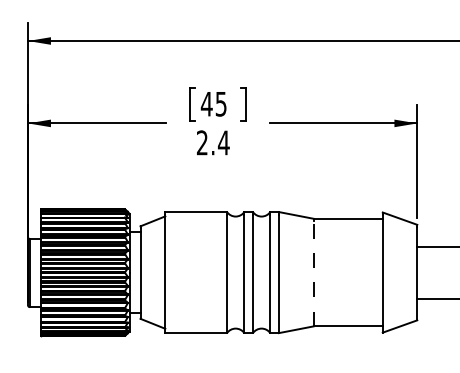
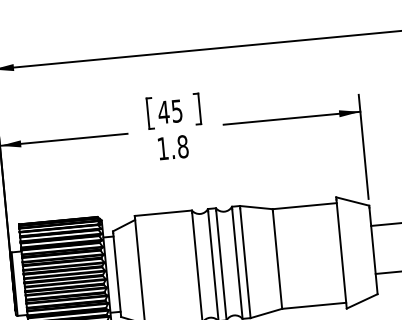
text: (213, 142) -> (173, 147), 2.4 -> 1.8
line: (313, 273) -> (277, 259), dashed -> solid

